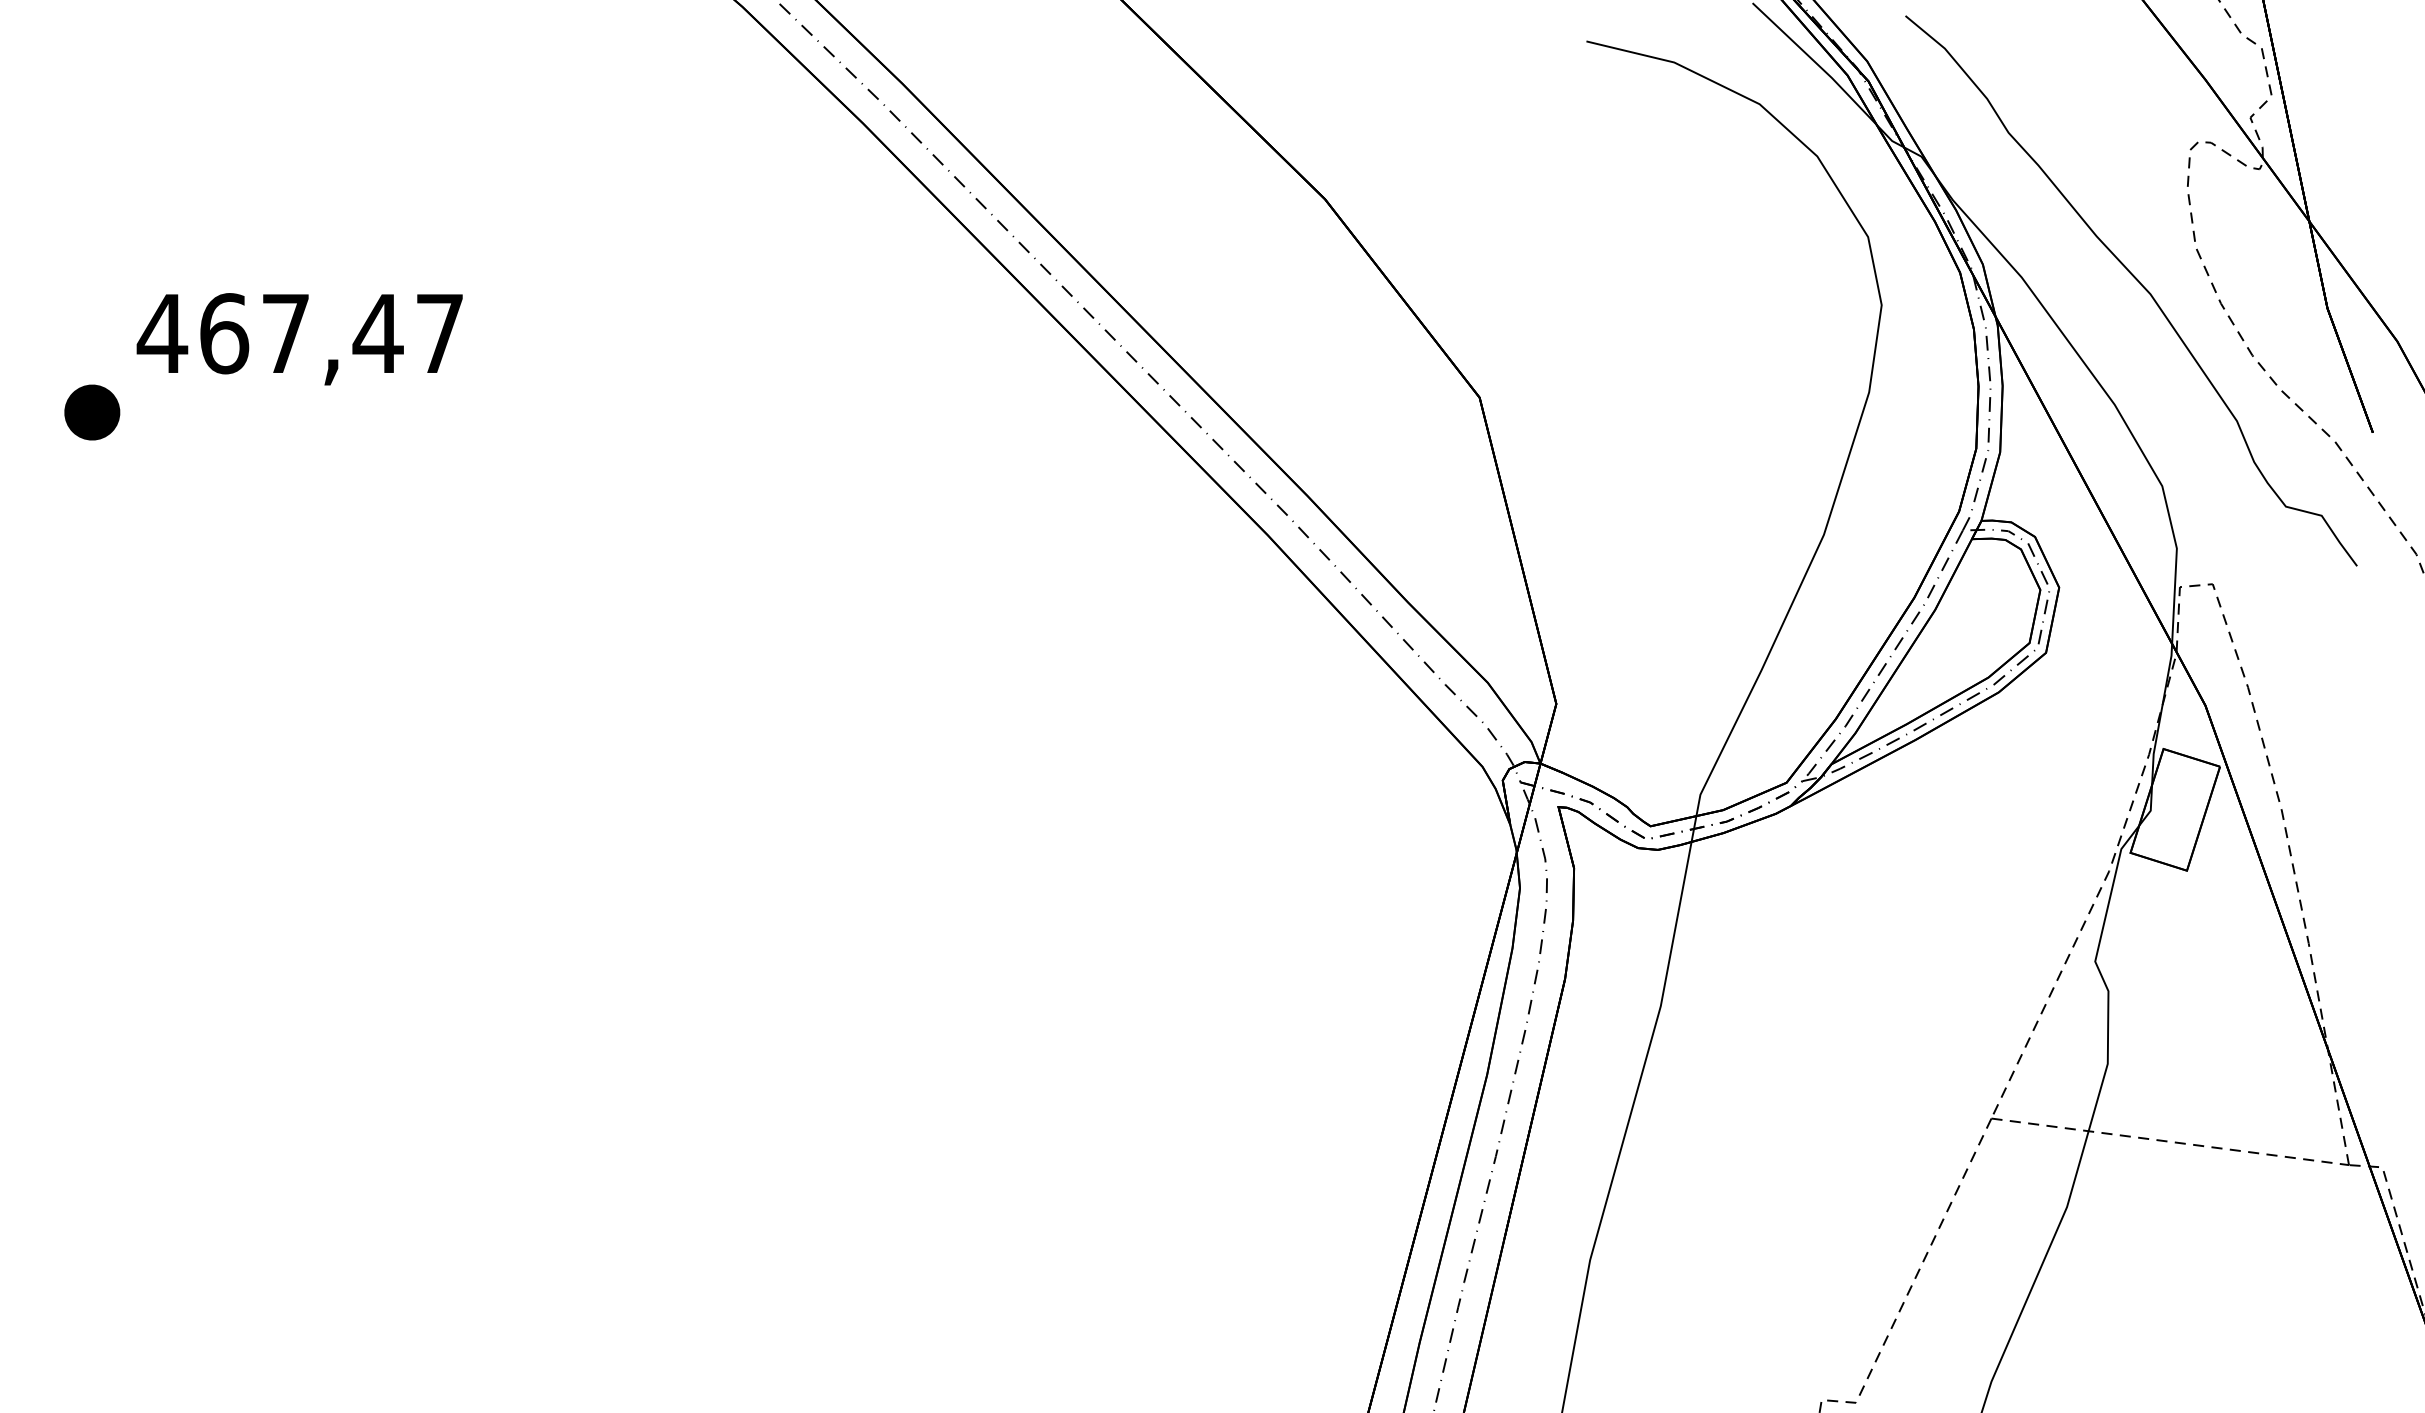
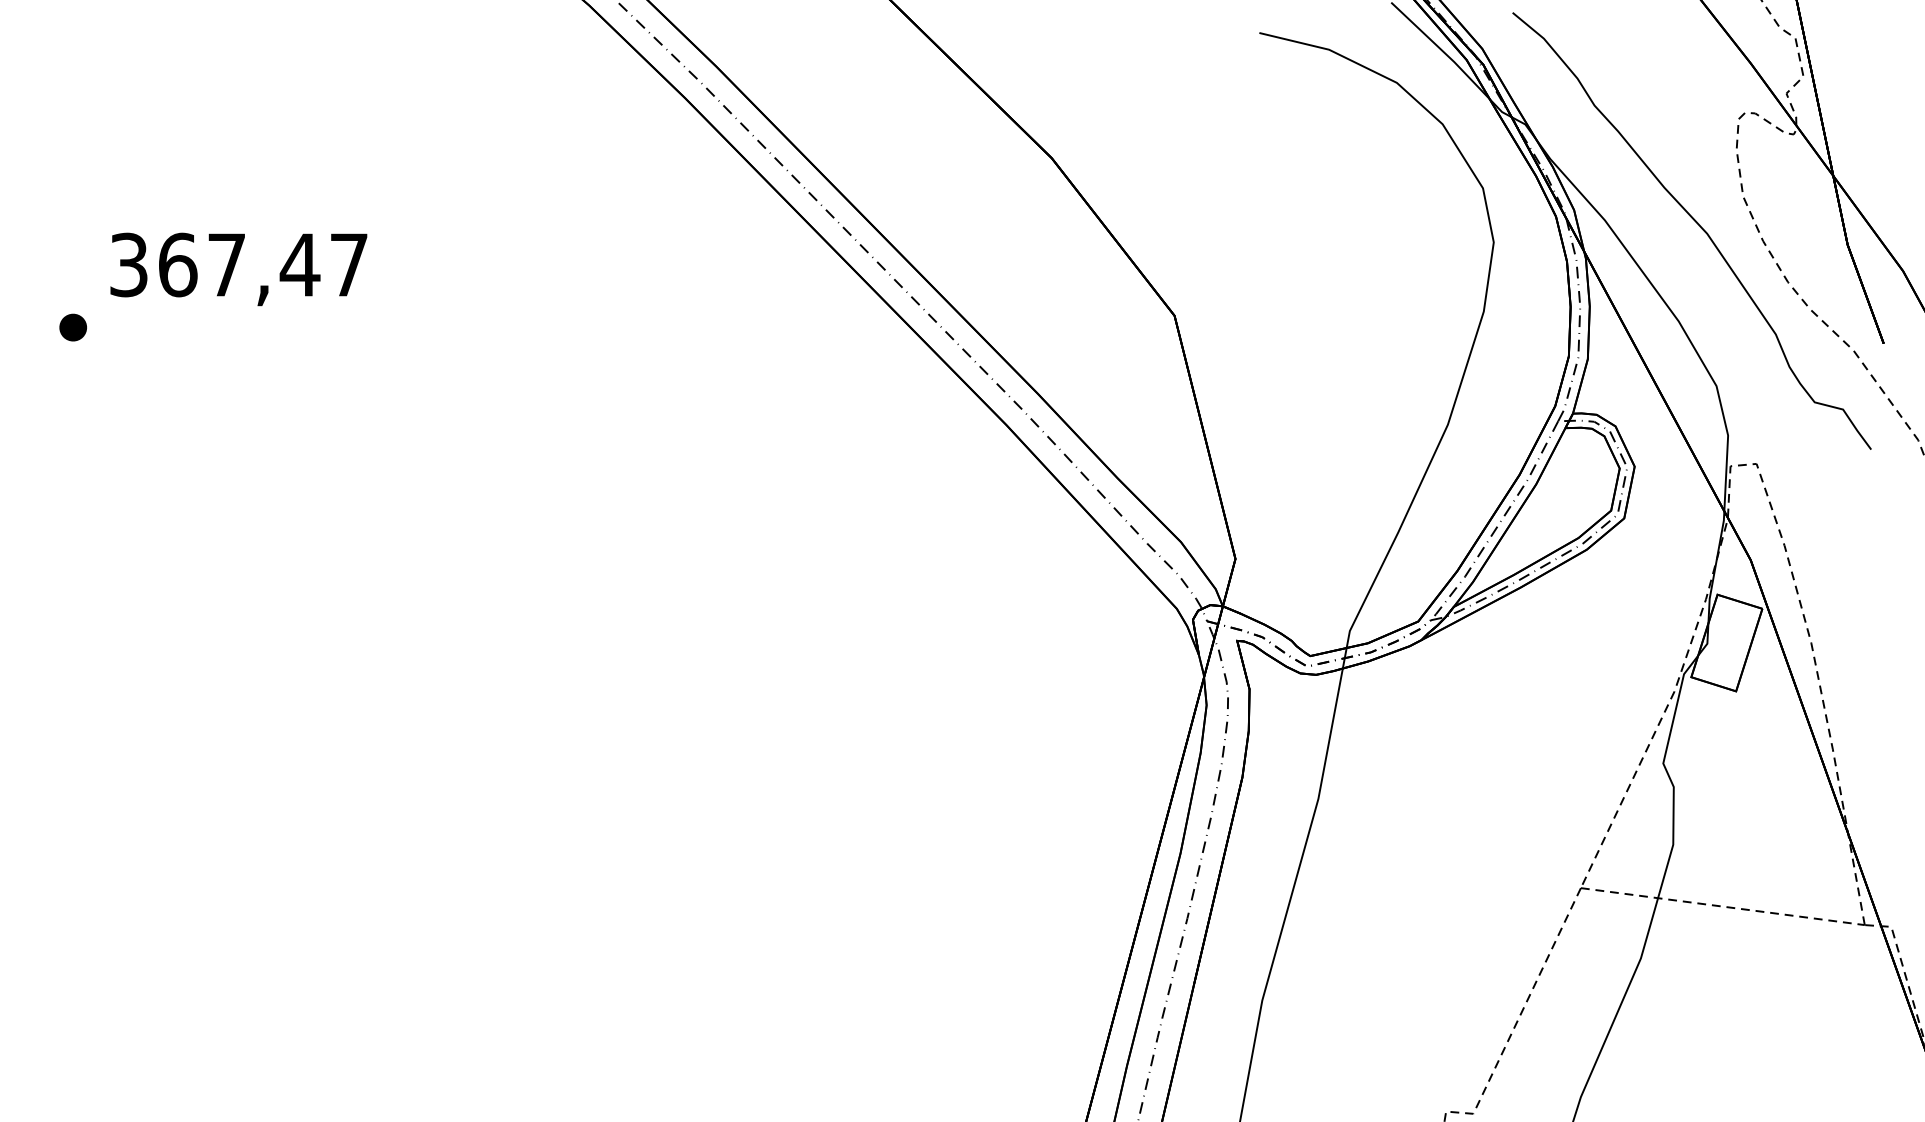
text: (162, 333) -> (128, 264), 467,47 -> 367,47
part: (92, 412) -> (73, 327), size x0.62

